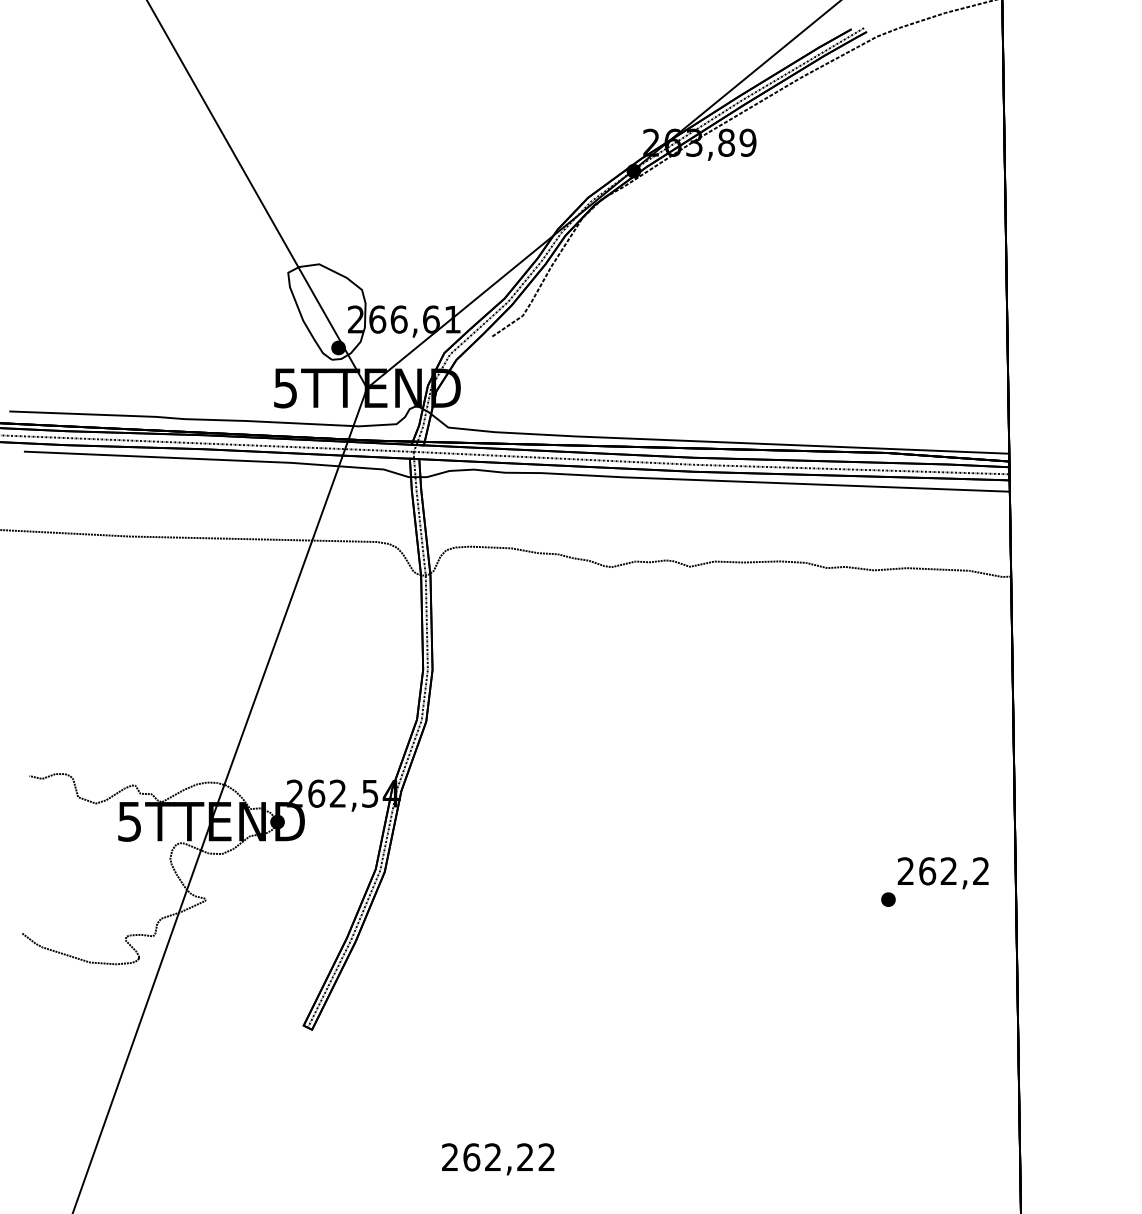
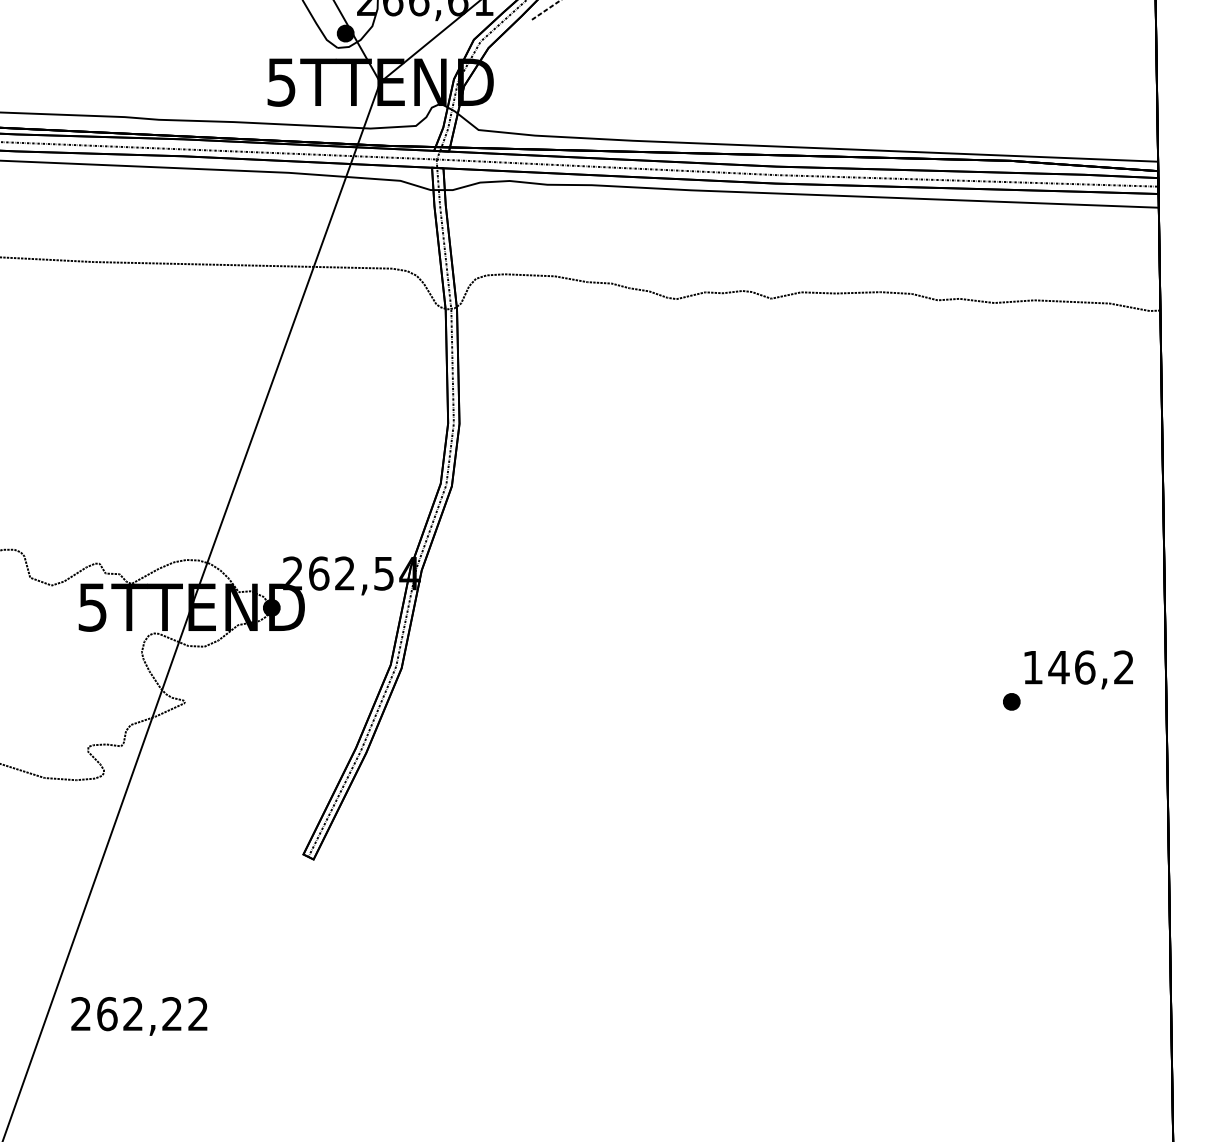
text: (927, 871) -> (1059, 667), 262,2 -> 146,2
text: (498, 1159) -> (139, 1016), moved

